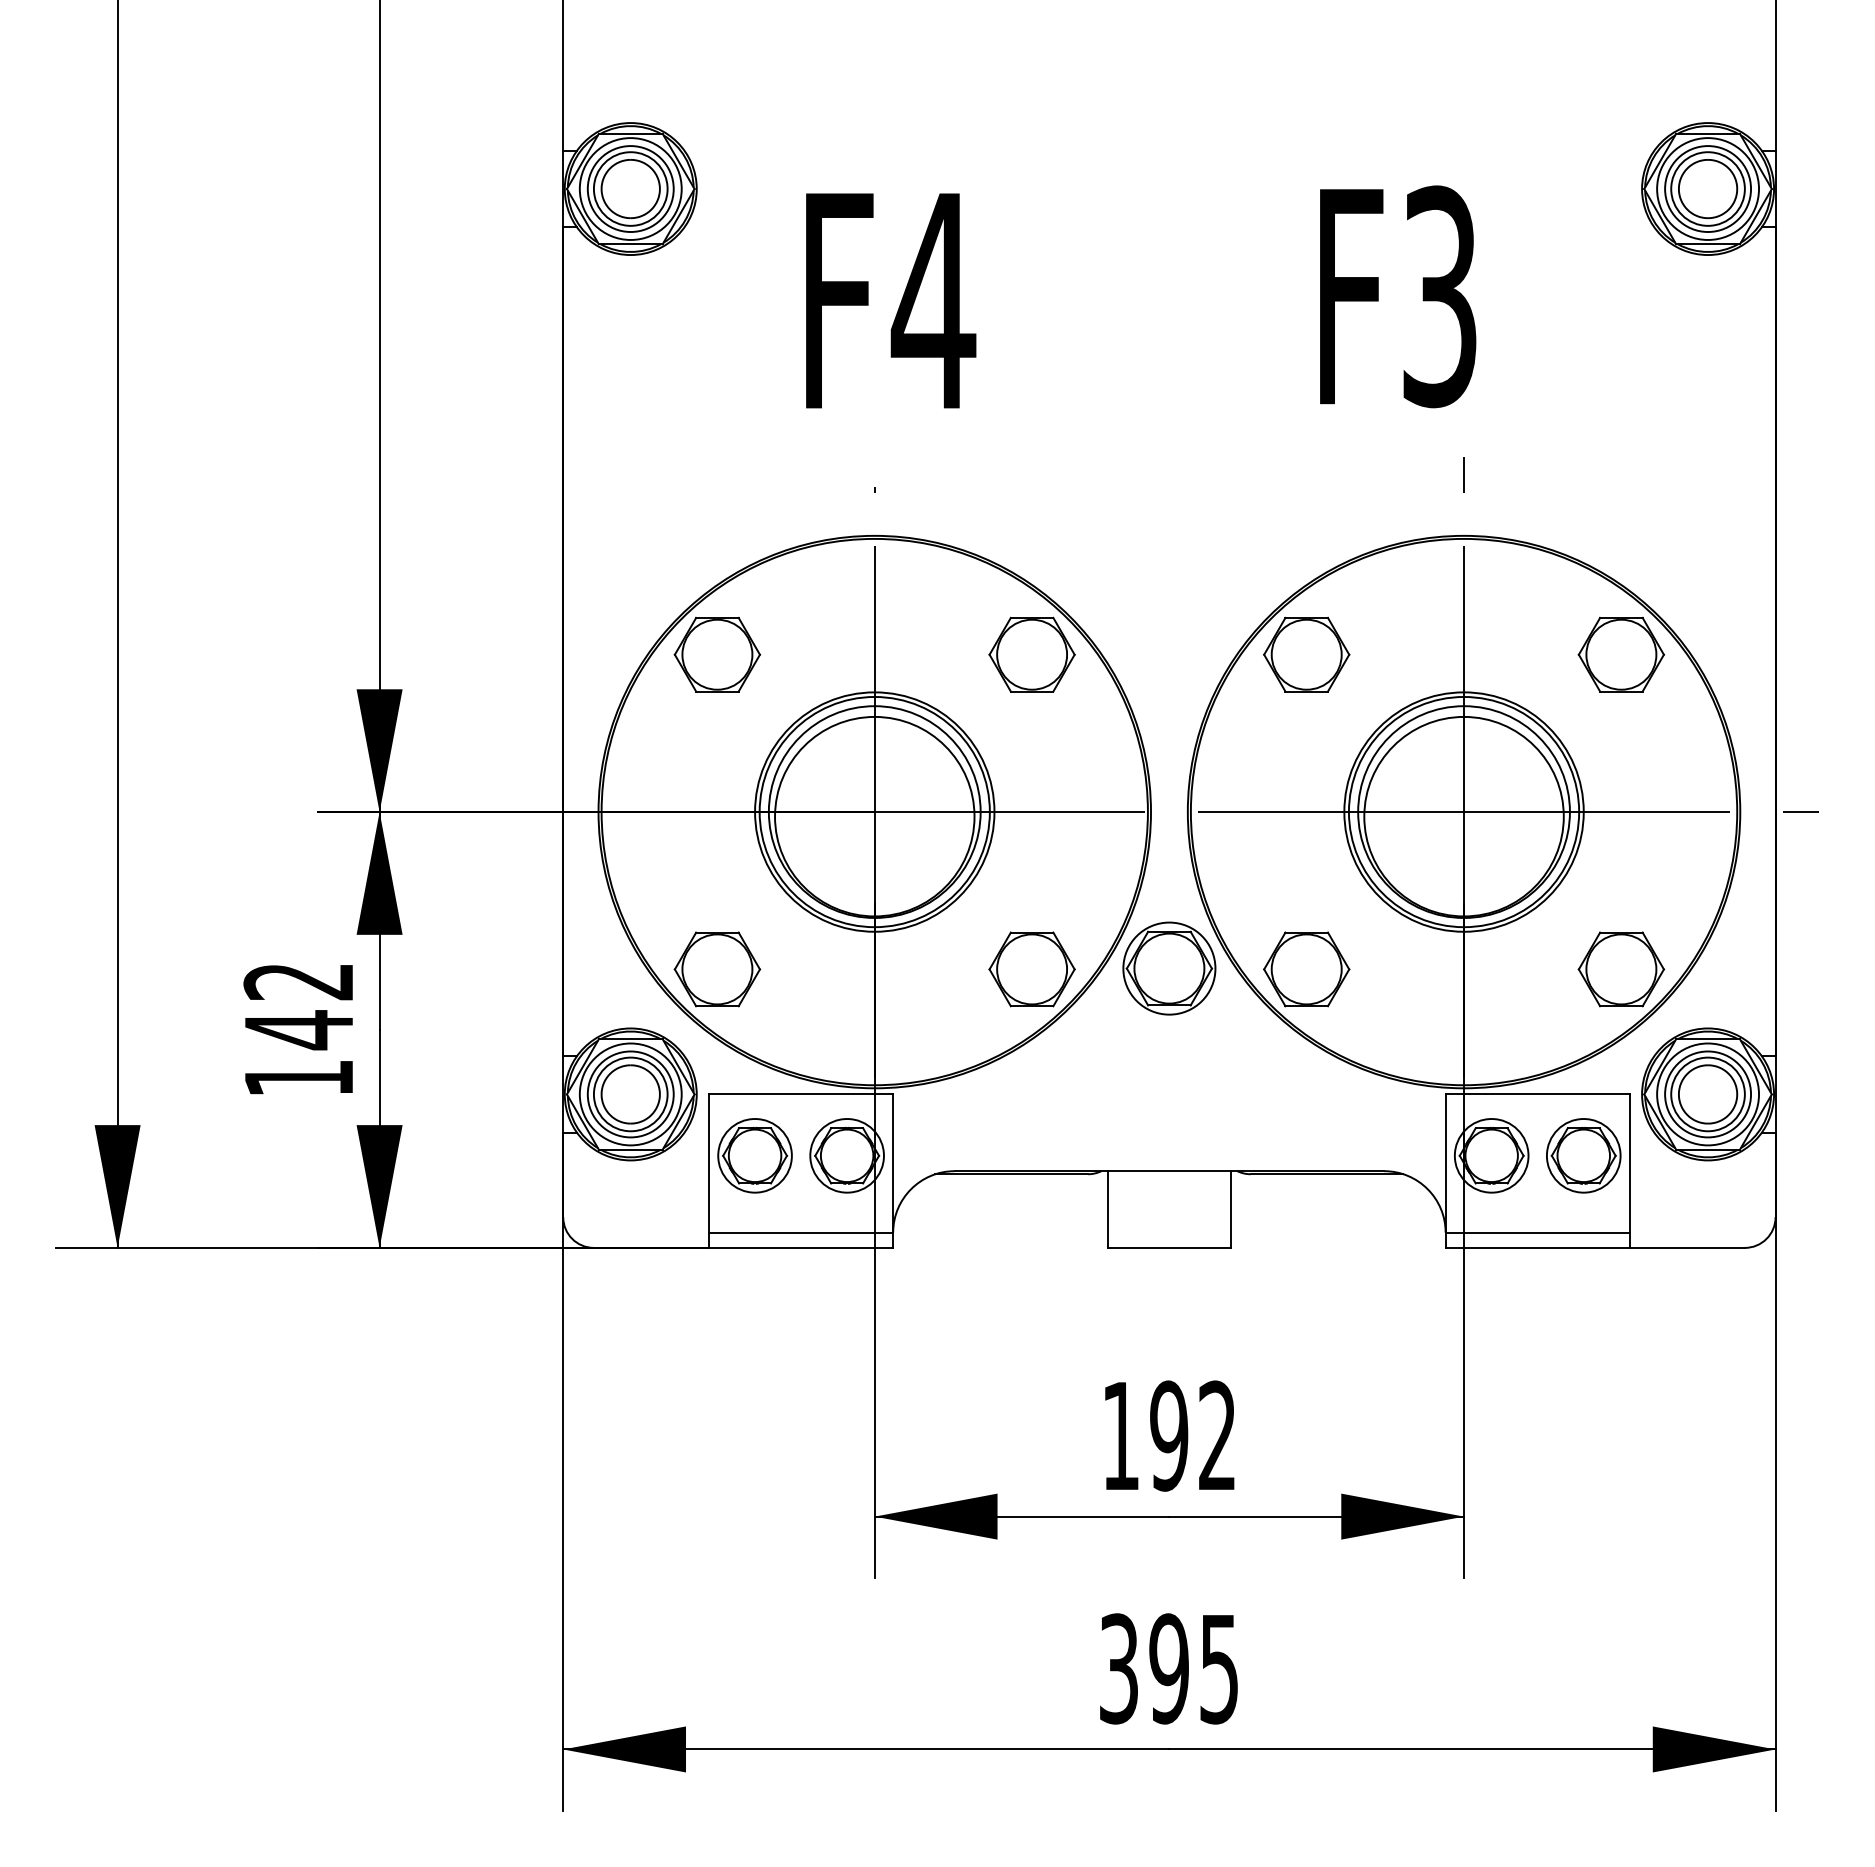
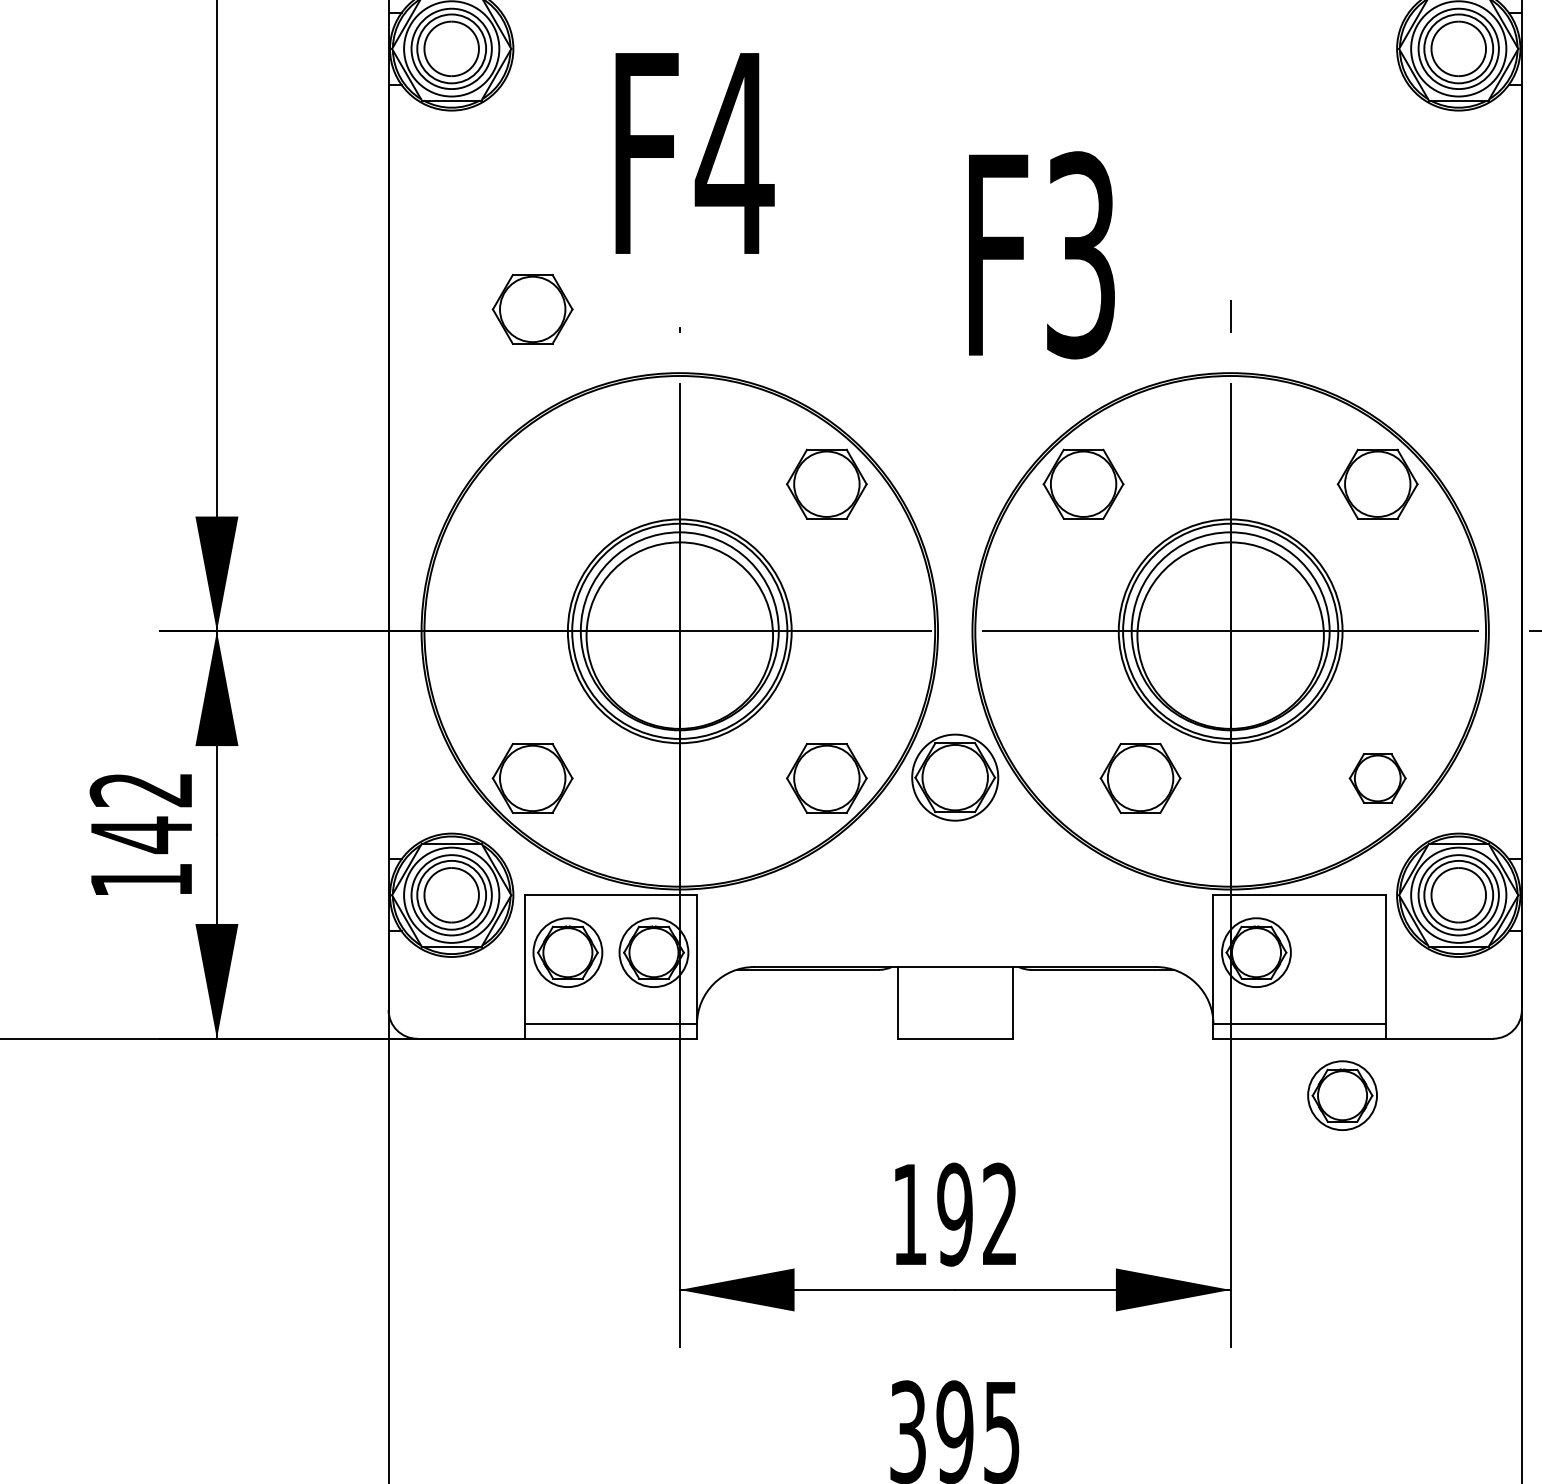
text: (1398, 296) -> (1042, 255), moved
part: (717, 654) -> (532, 309), moved
part: (1306, 969) -> (1140, 778), moved
part: (1621, 969) -> (1377, 778), size x0.7
part: (1583, 1155) -> (1342, 1095), moved

